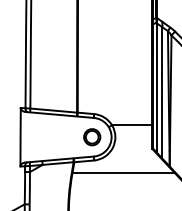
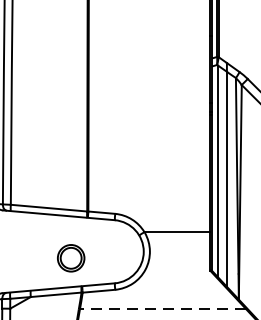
circle: (92, 137) -> (71, 258), moved
line: (123, 172) -> (163, 309), solid -> dashed

